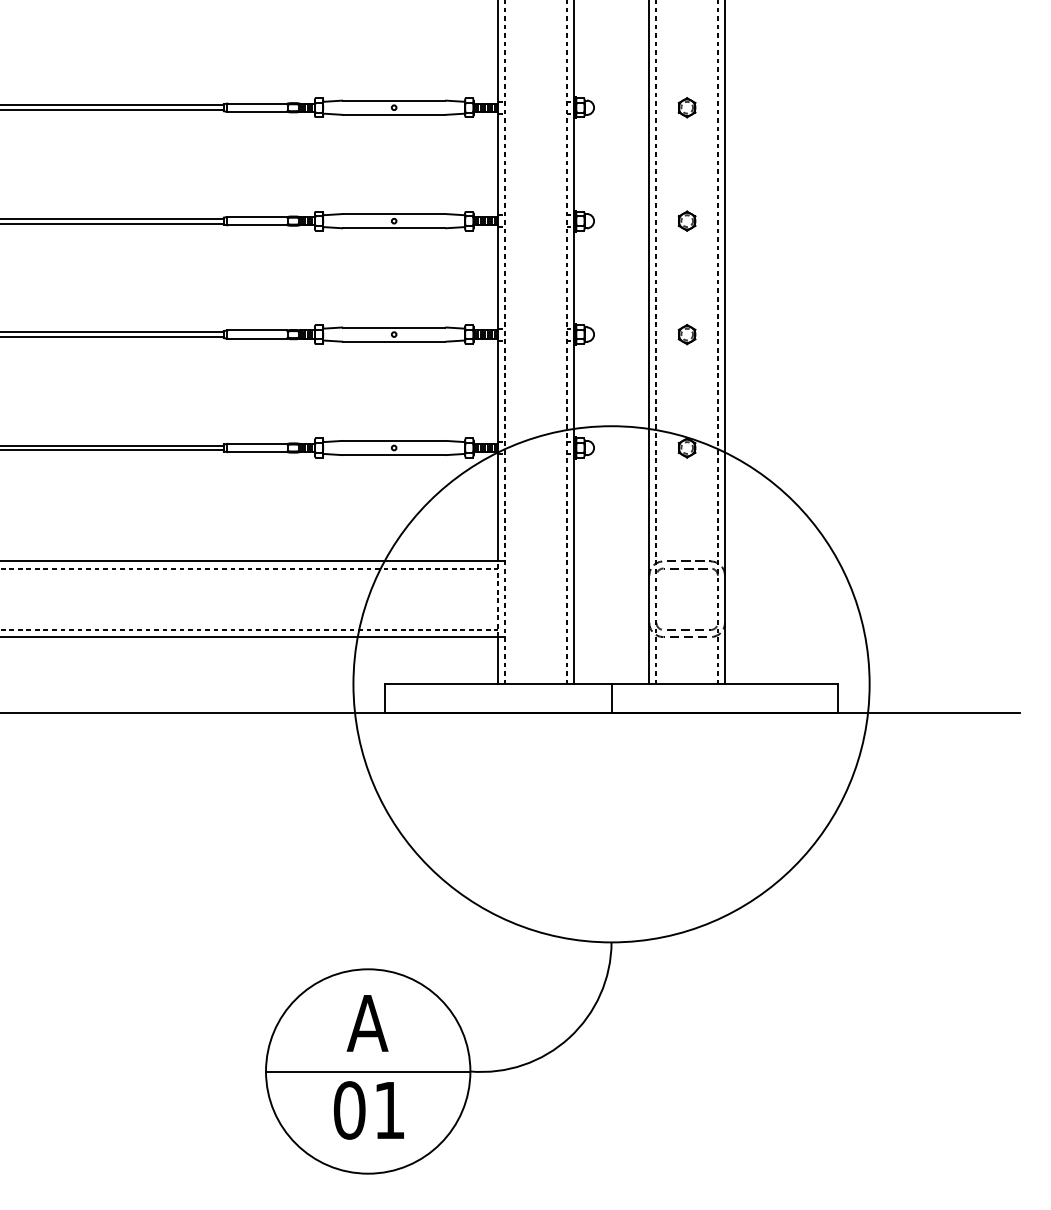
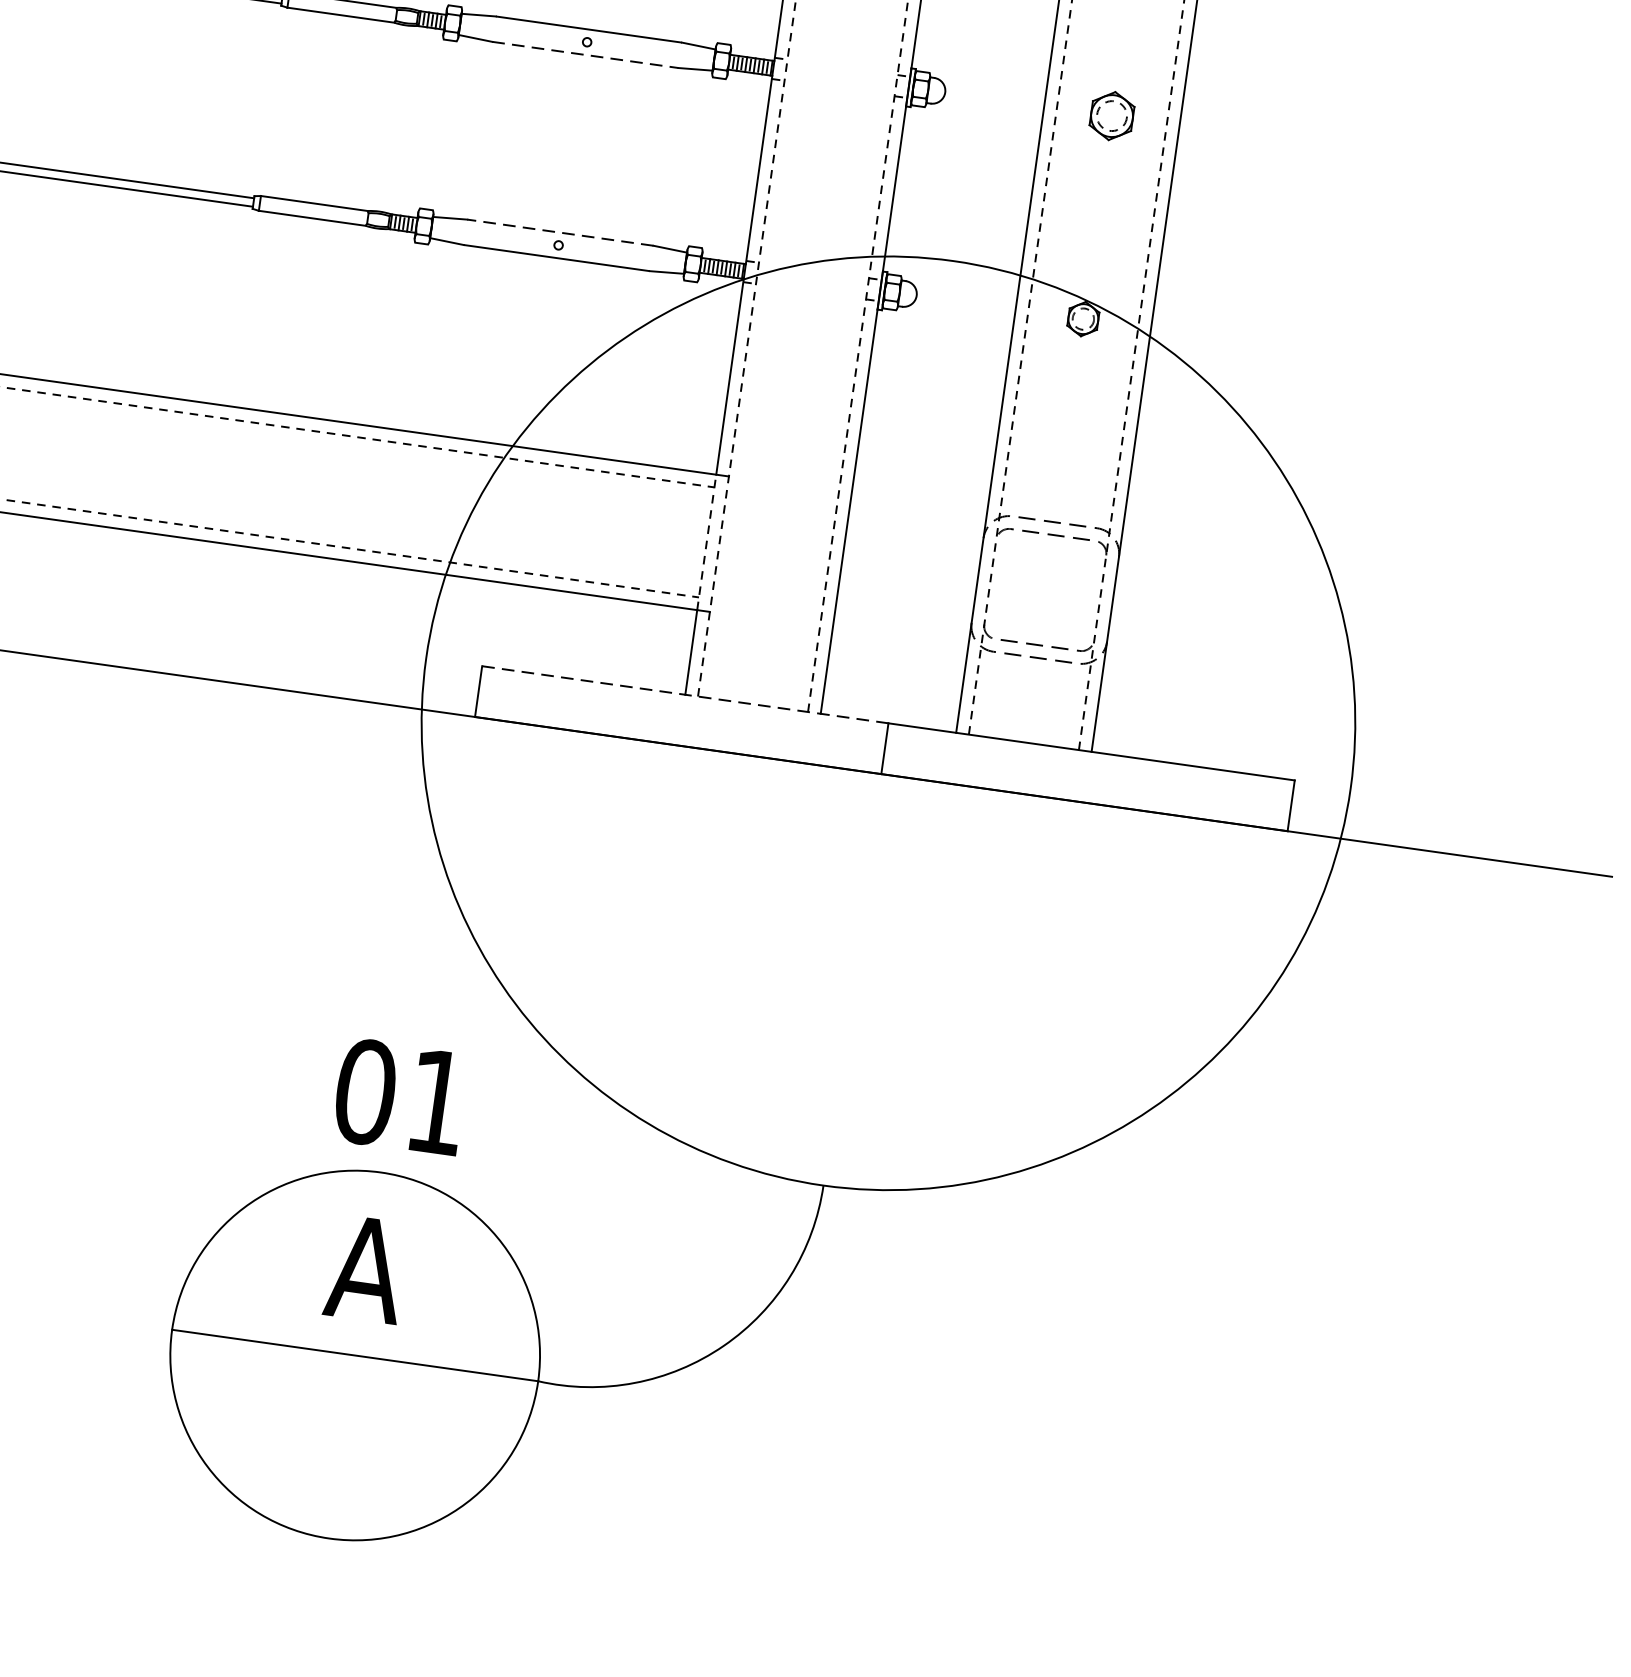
part: (686, 334) -> (1110, 115), size x1.4
line: (394, 341) -> (586, 54), solid -> dashed
line: (394, 440) -> (561, 232), solid -> dashed
line: (498, 684) -> (685, 695), solid -> dashed
text: (368, 1110) -> (399, 1096), moved

